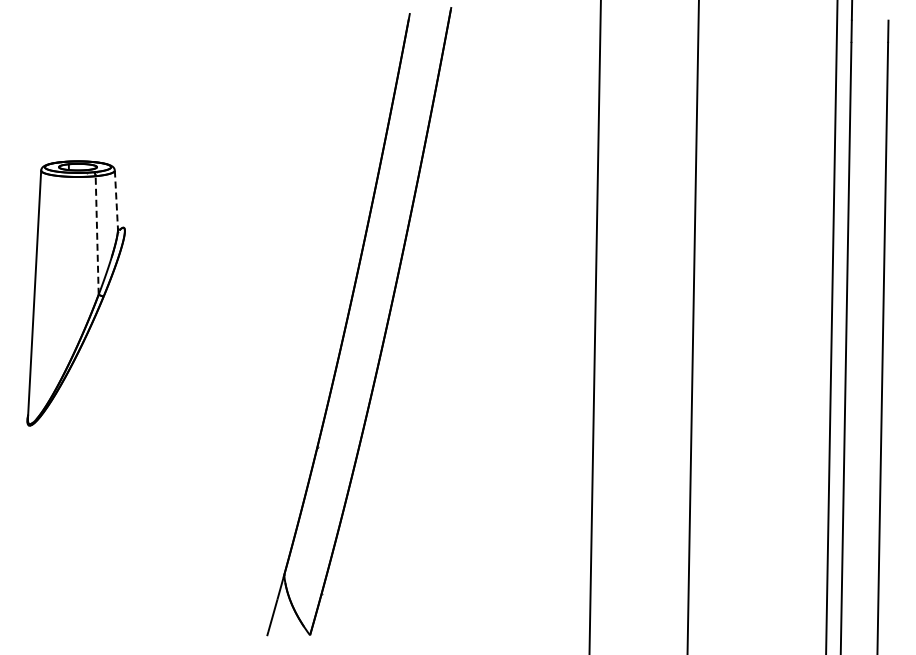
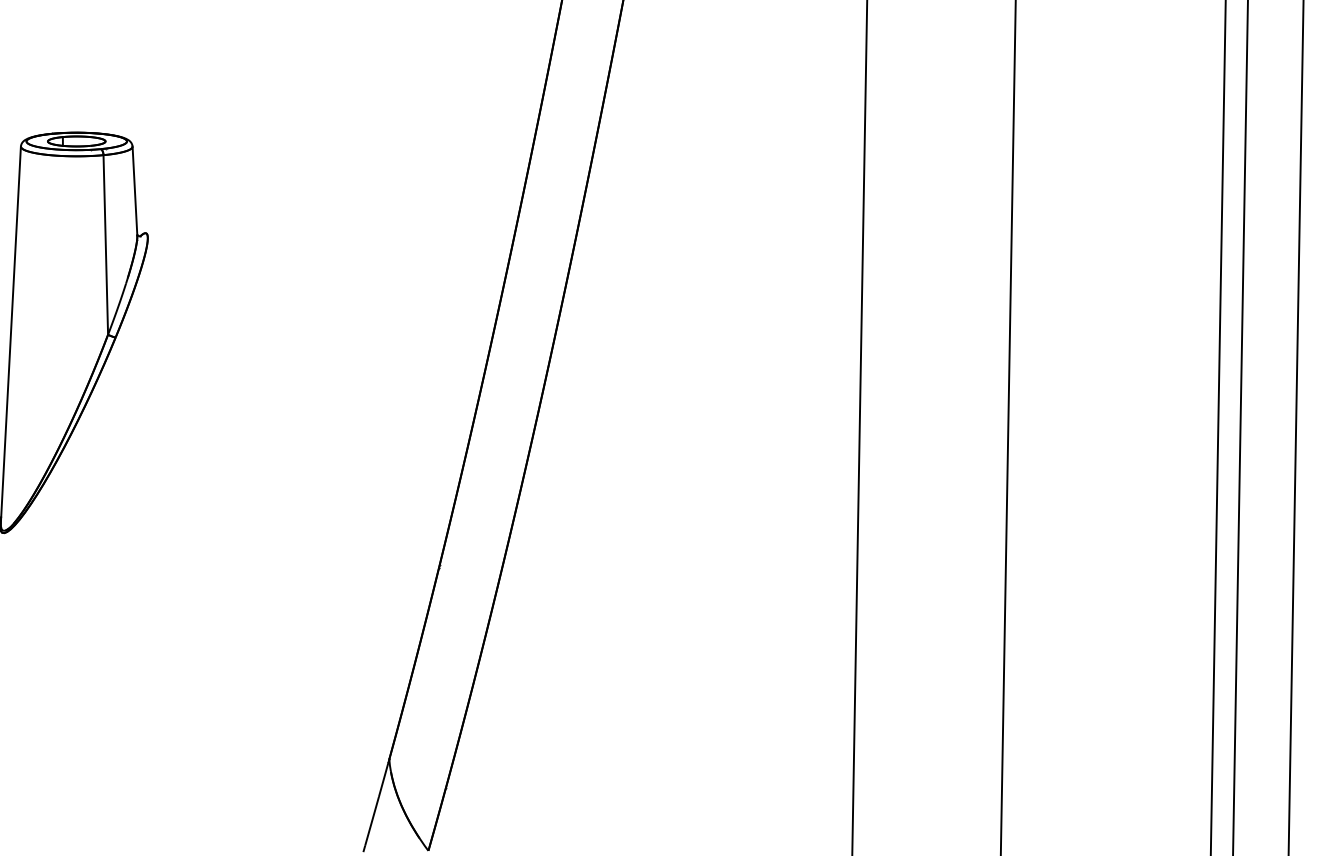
line: (116, 200) -> (135, 191), dashed -> solid
line: (97, 234) -> (106, 243), dashed -> solid

